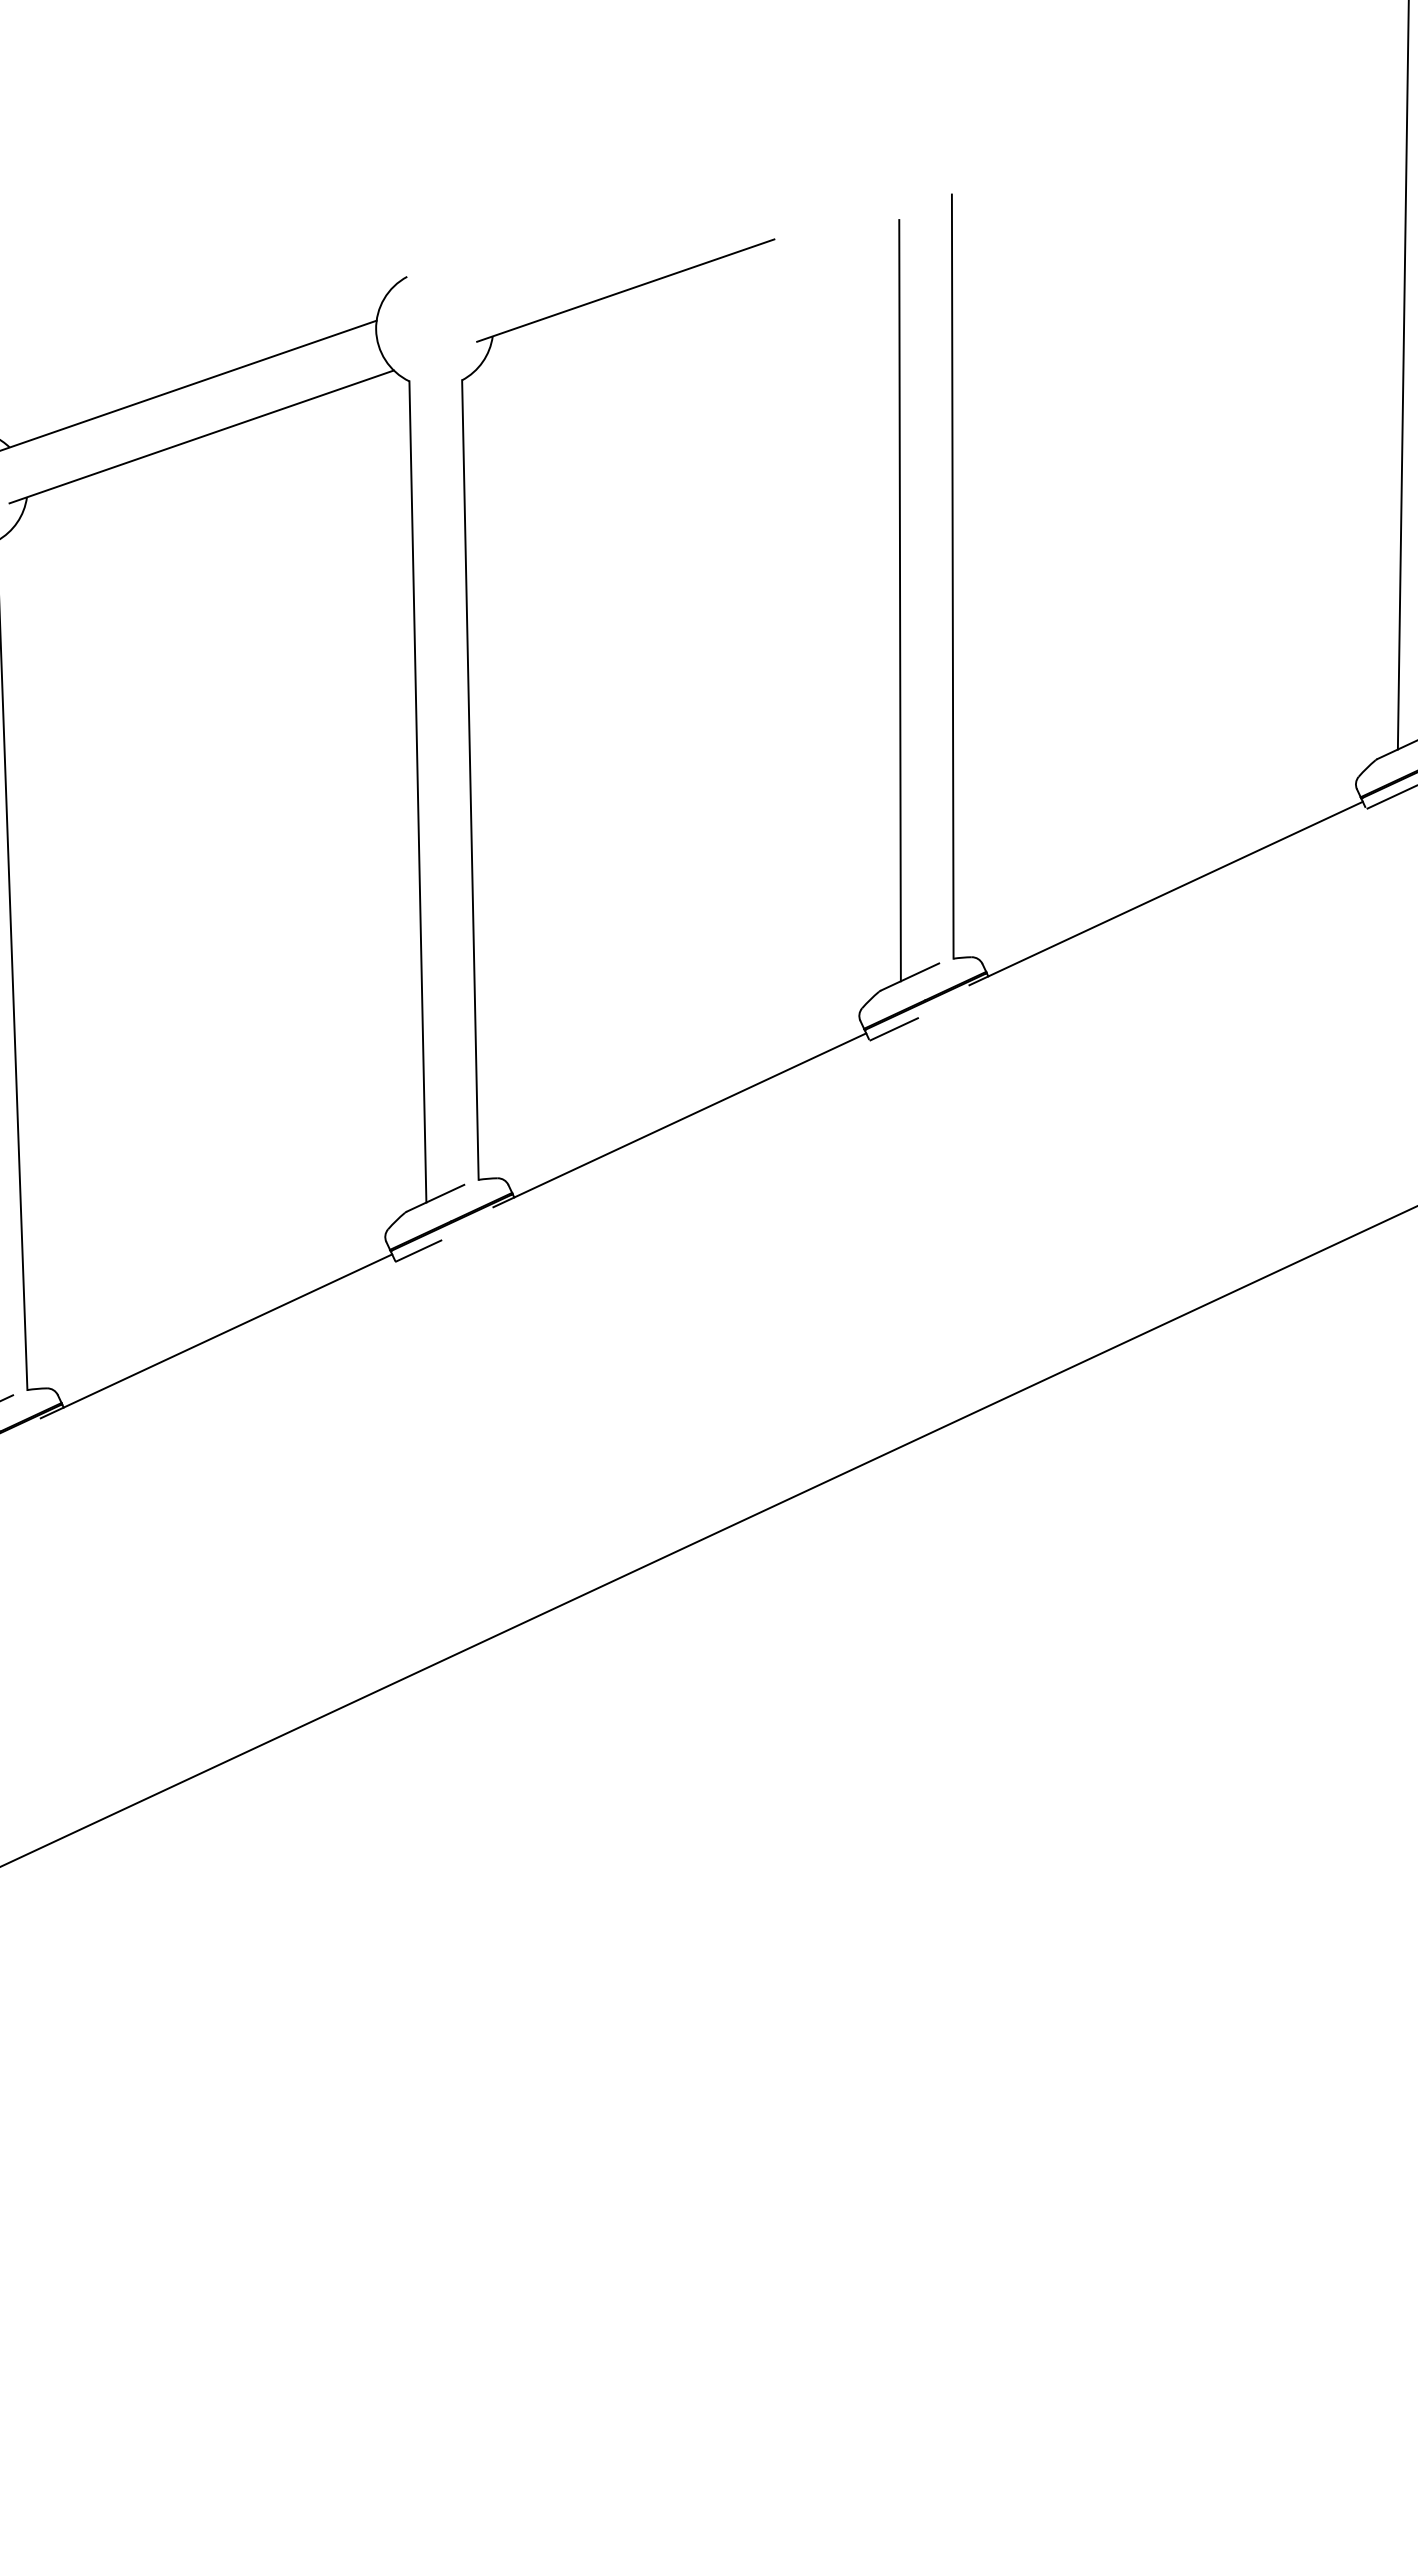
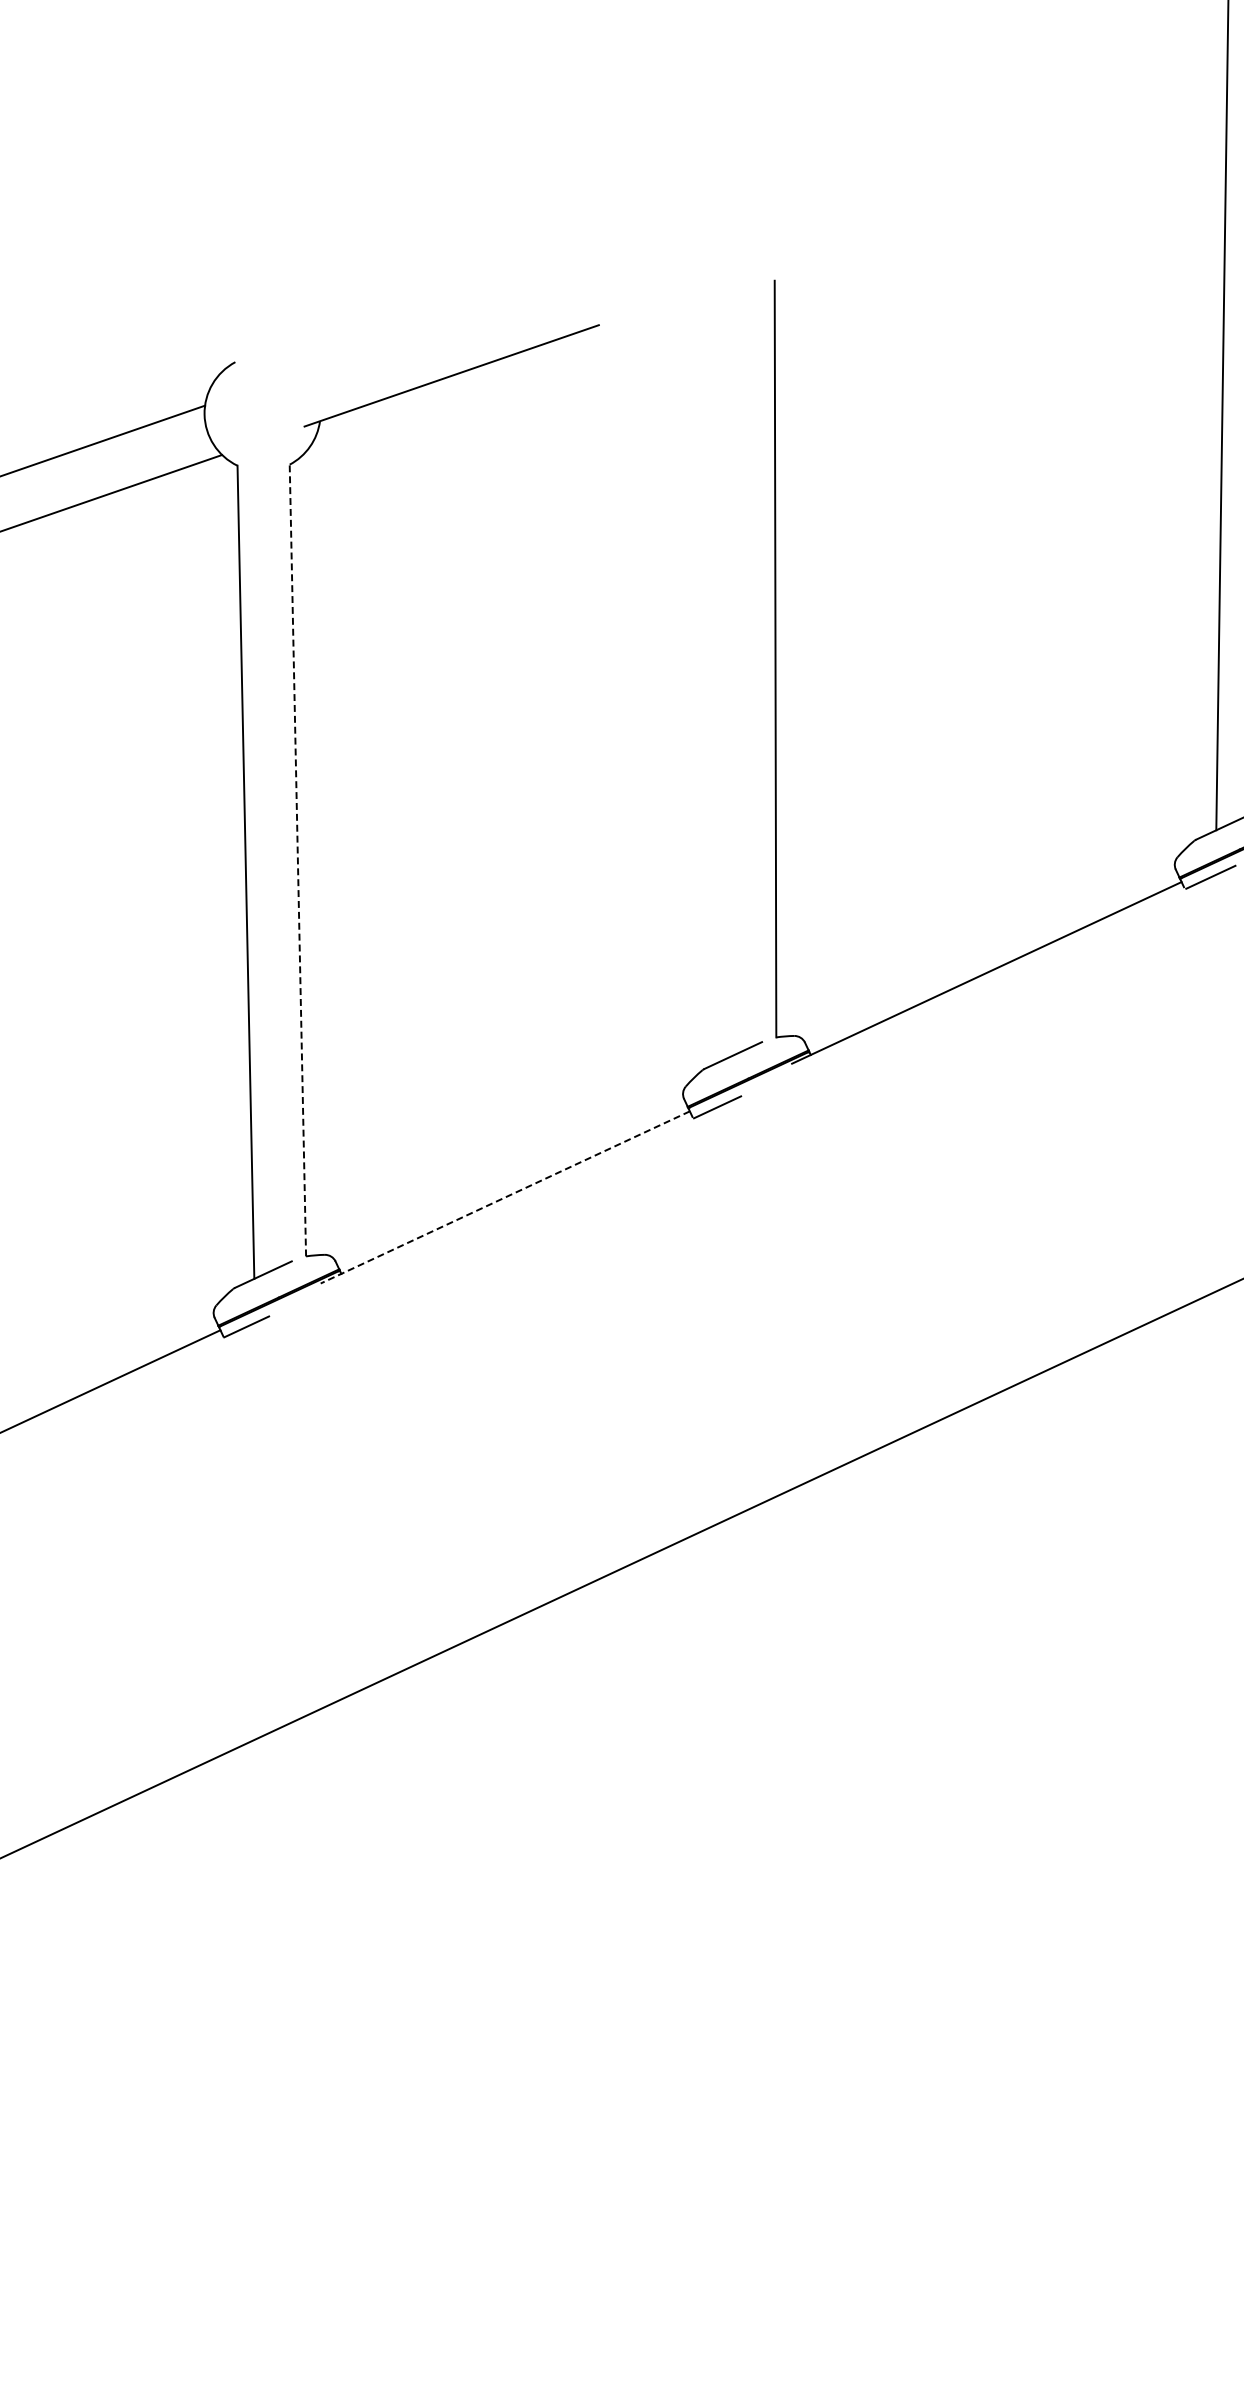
line: (899, 600) -> (722, 682), removed
line: (470, 780) -> (298, 860), solid -> dashed
line: (679, 1120) -> (504, 1197), solid -> dashed

